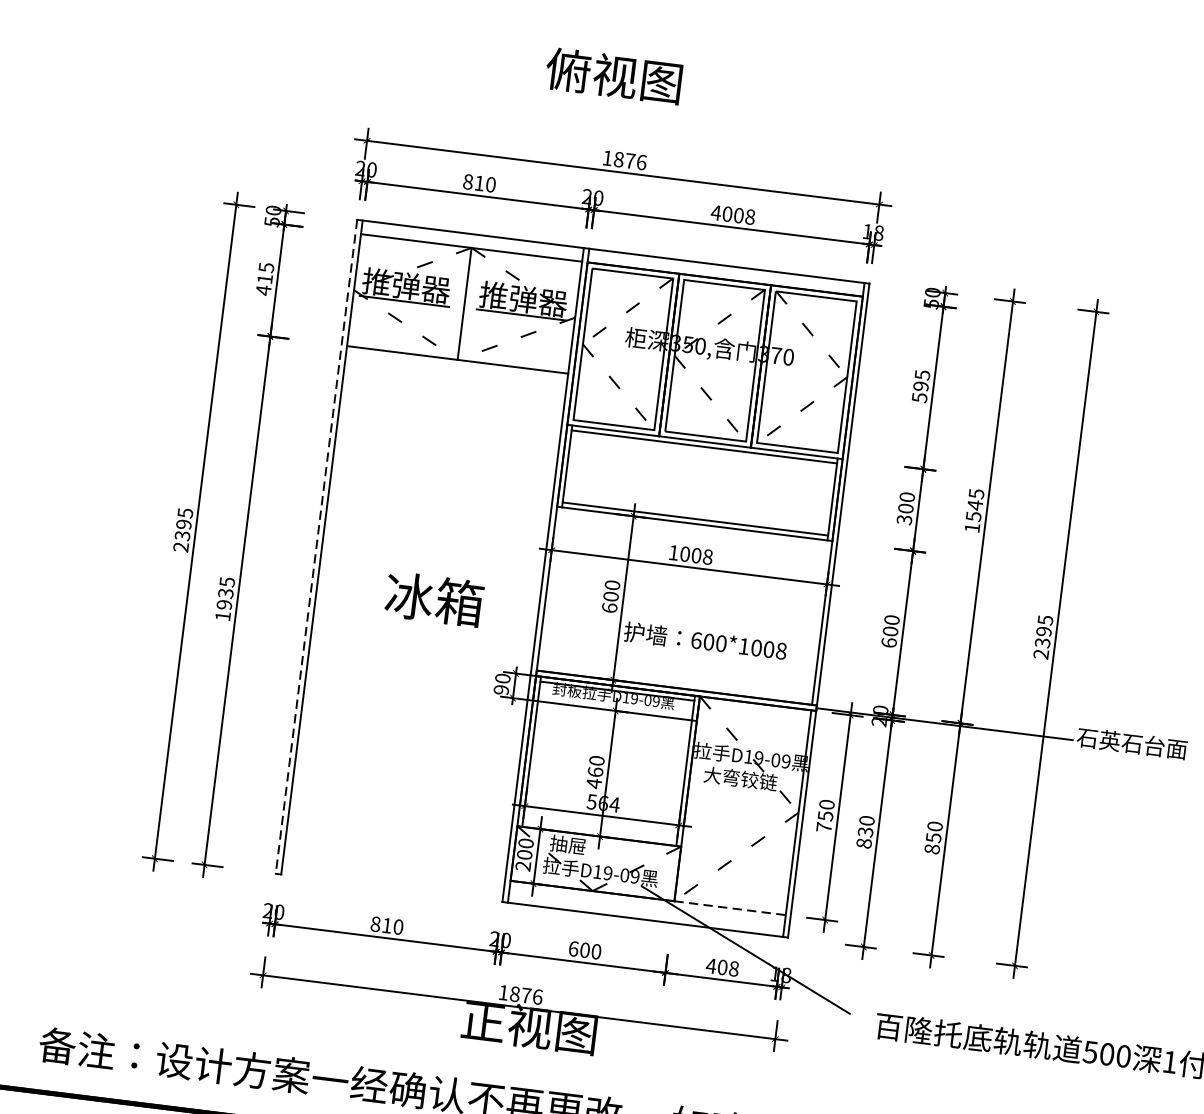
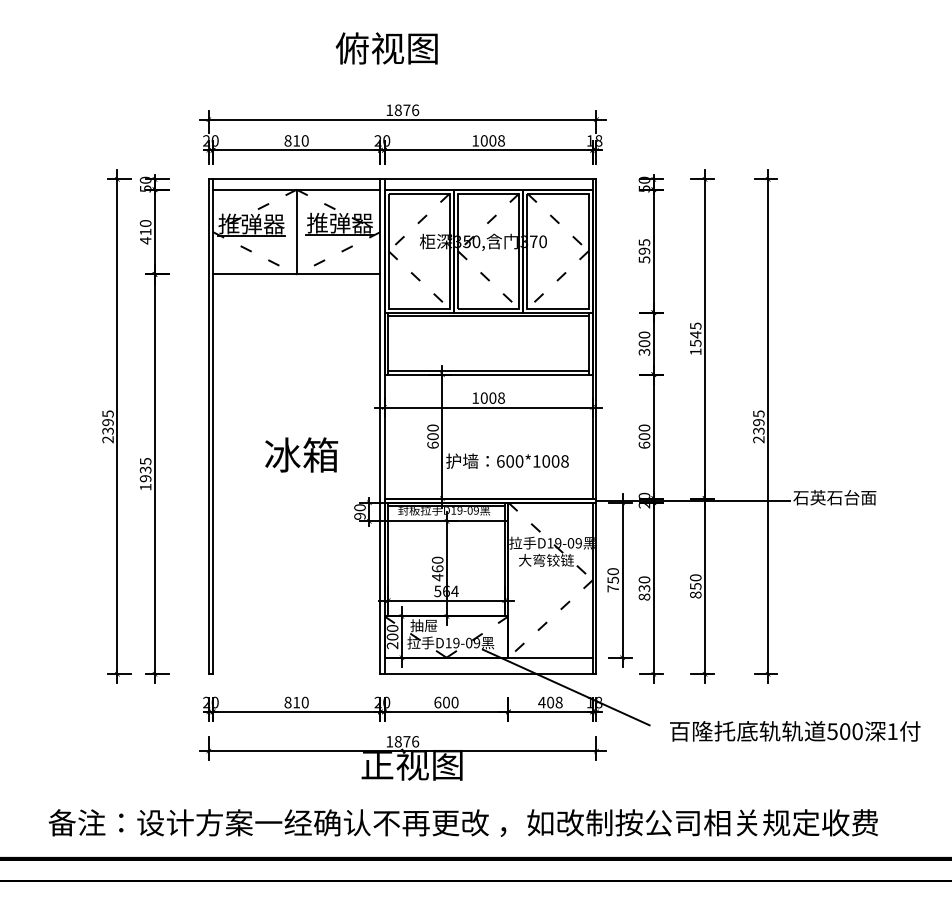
text: (716, 212) -> (475, 140), 4008 -> 1008
text: (266, 267) -> (145, 223), 415 -> 410
line: (315, 547) -> (208, 427), dashed -> solid
line: (731, 908) -> (551, 657), dashed -> solid

